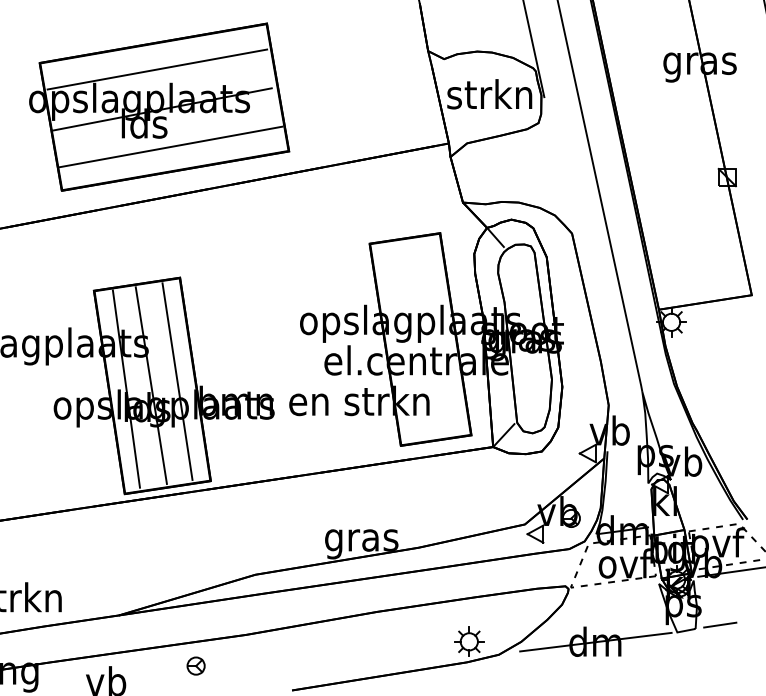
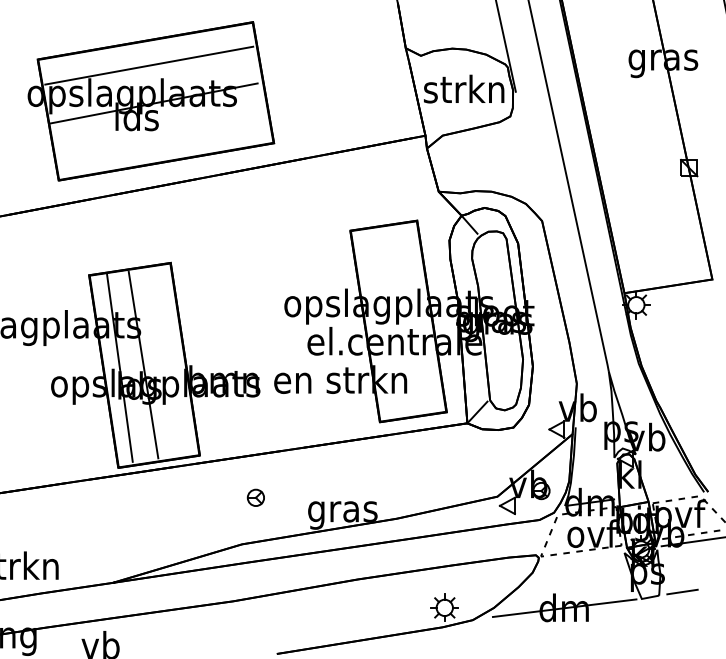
line: (170, 146) -> (161, 138), removed
line: (177, 381) -> (168, 361), removed
part: (195, 665) -> (255, 497), moved

